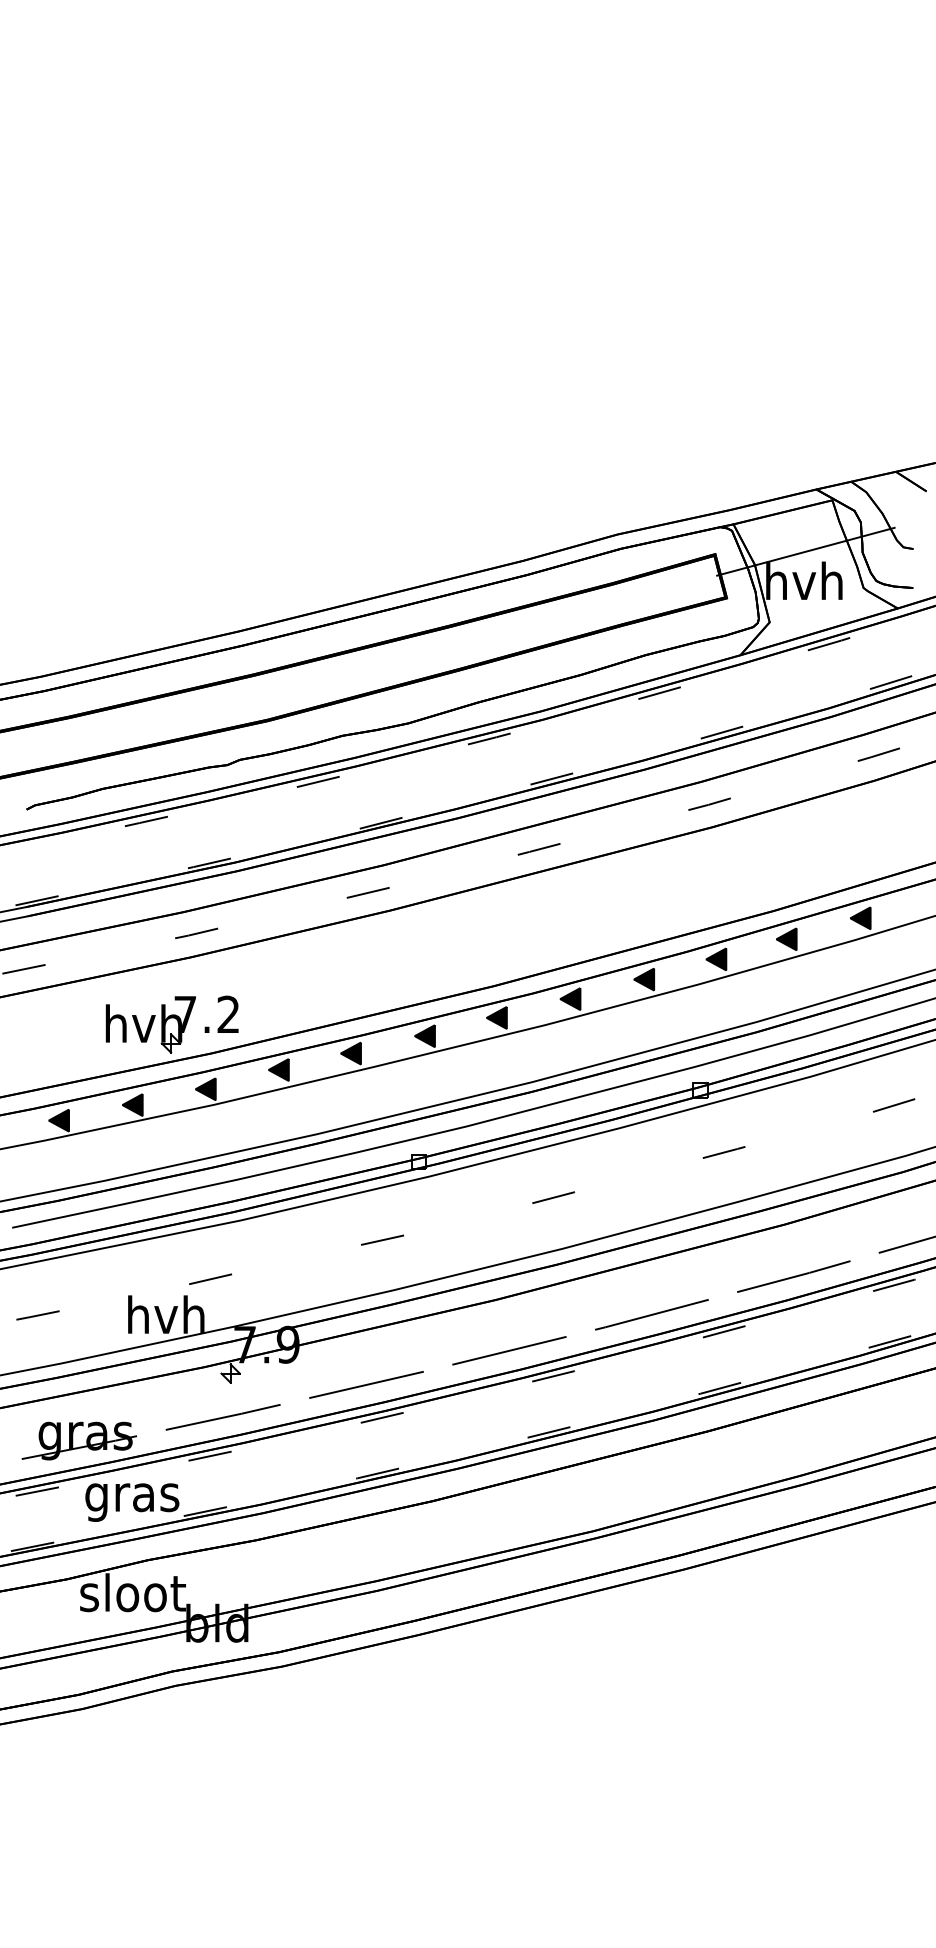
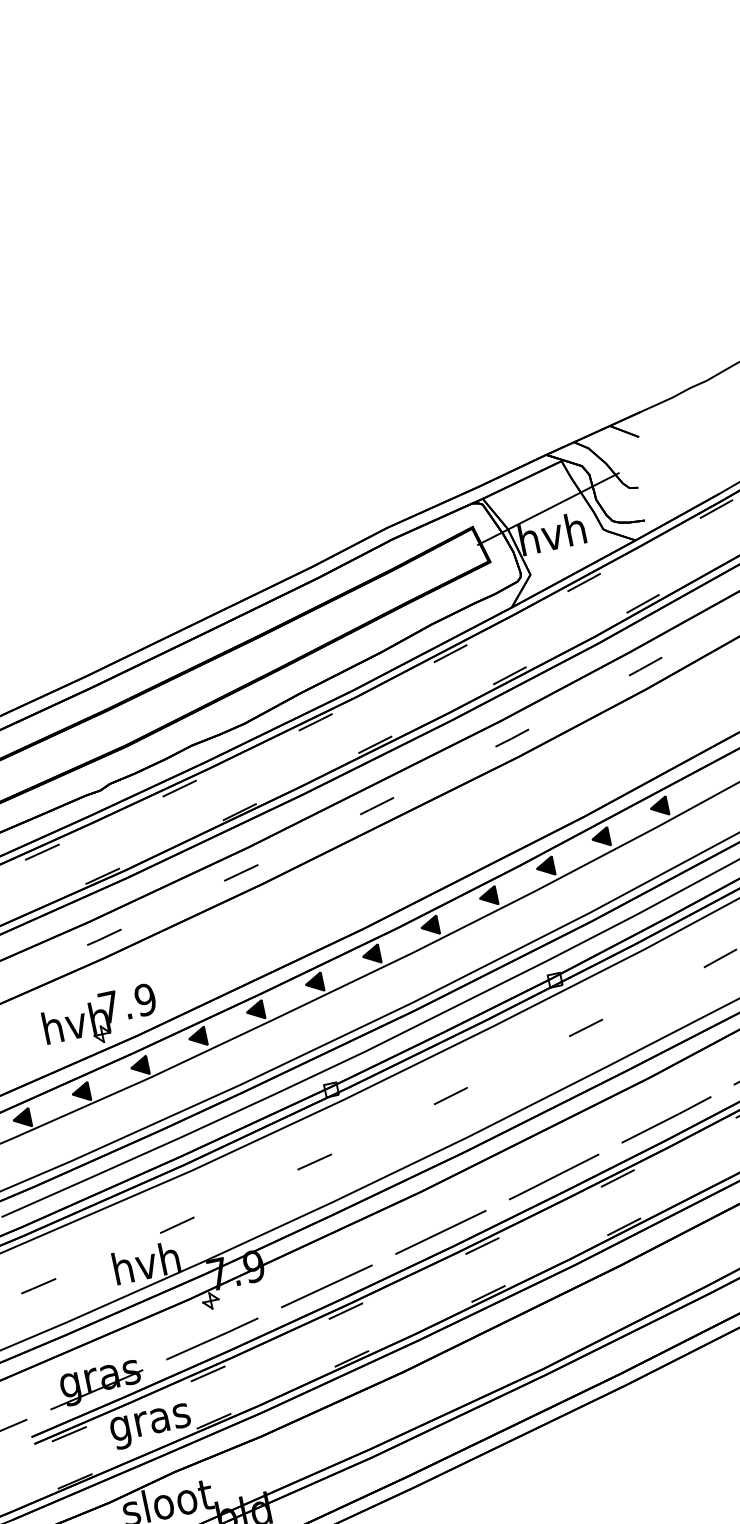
text: (228, 1014) -> (145, 999), 7.2 -> 7.9

